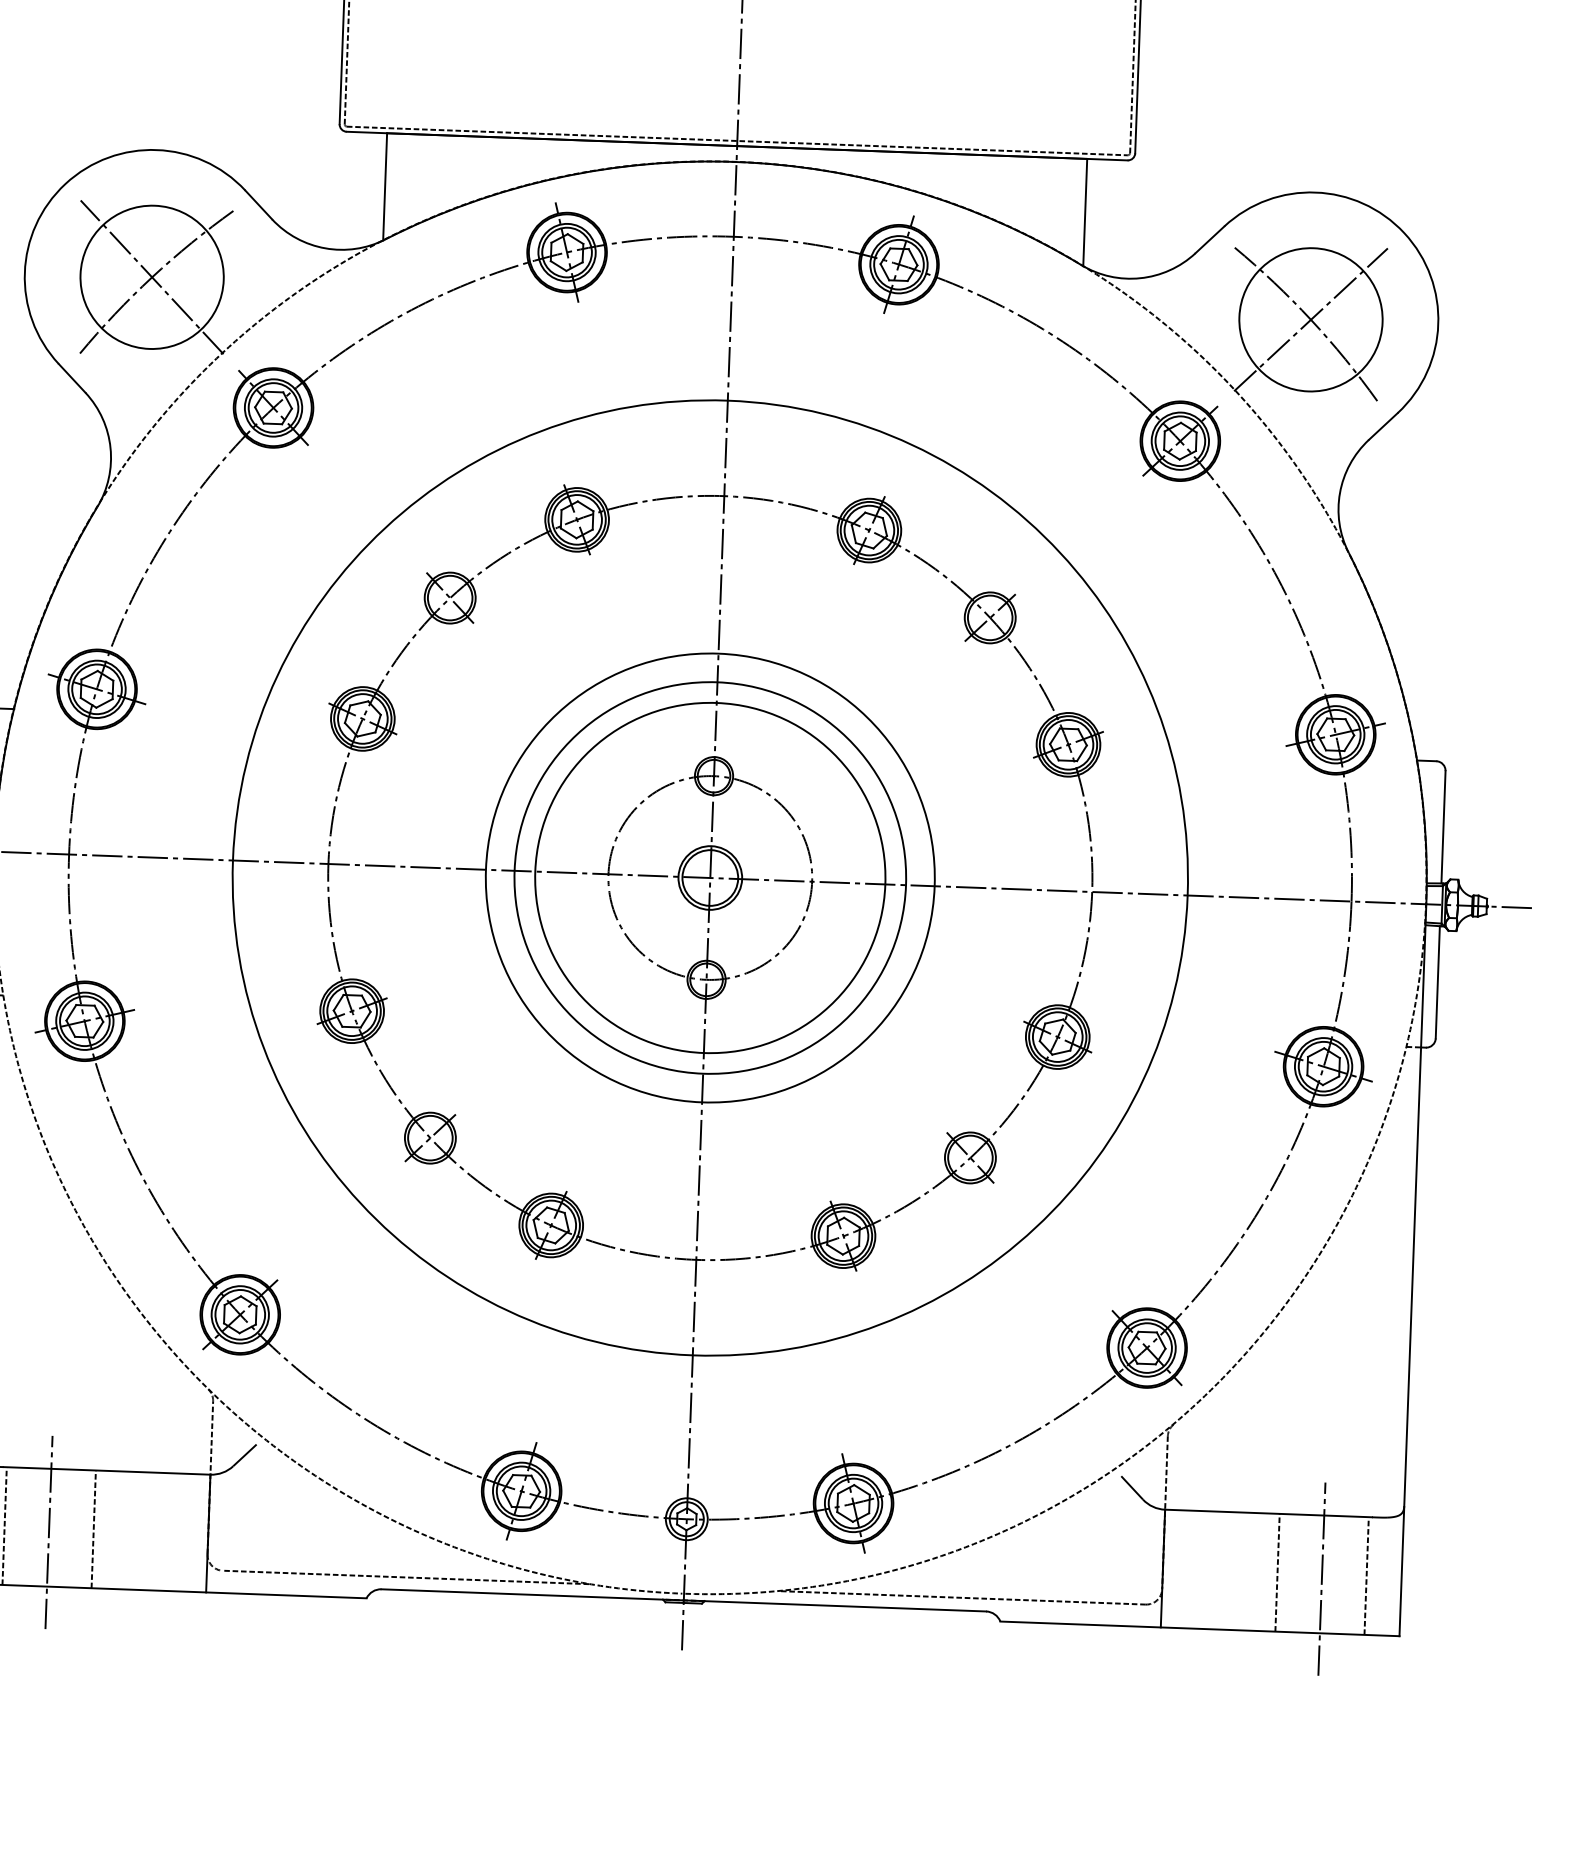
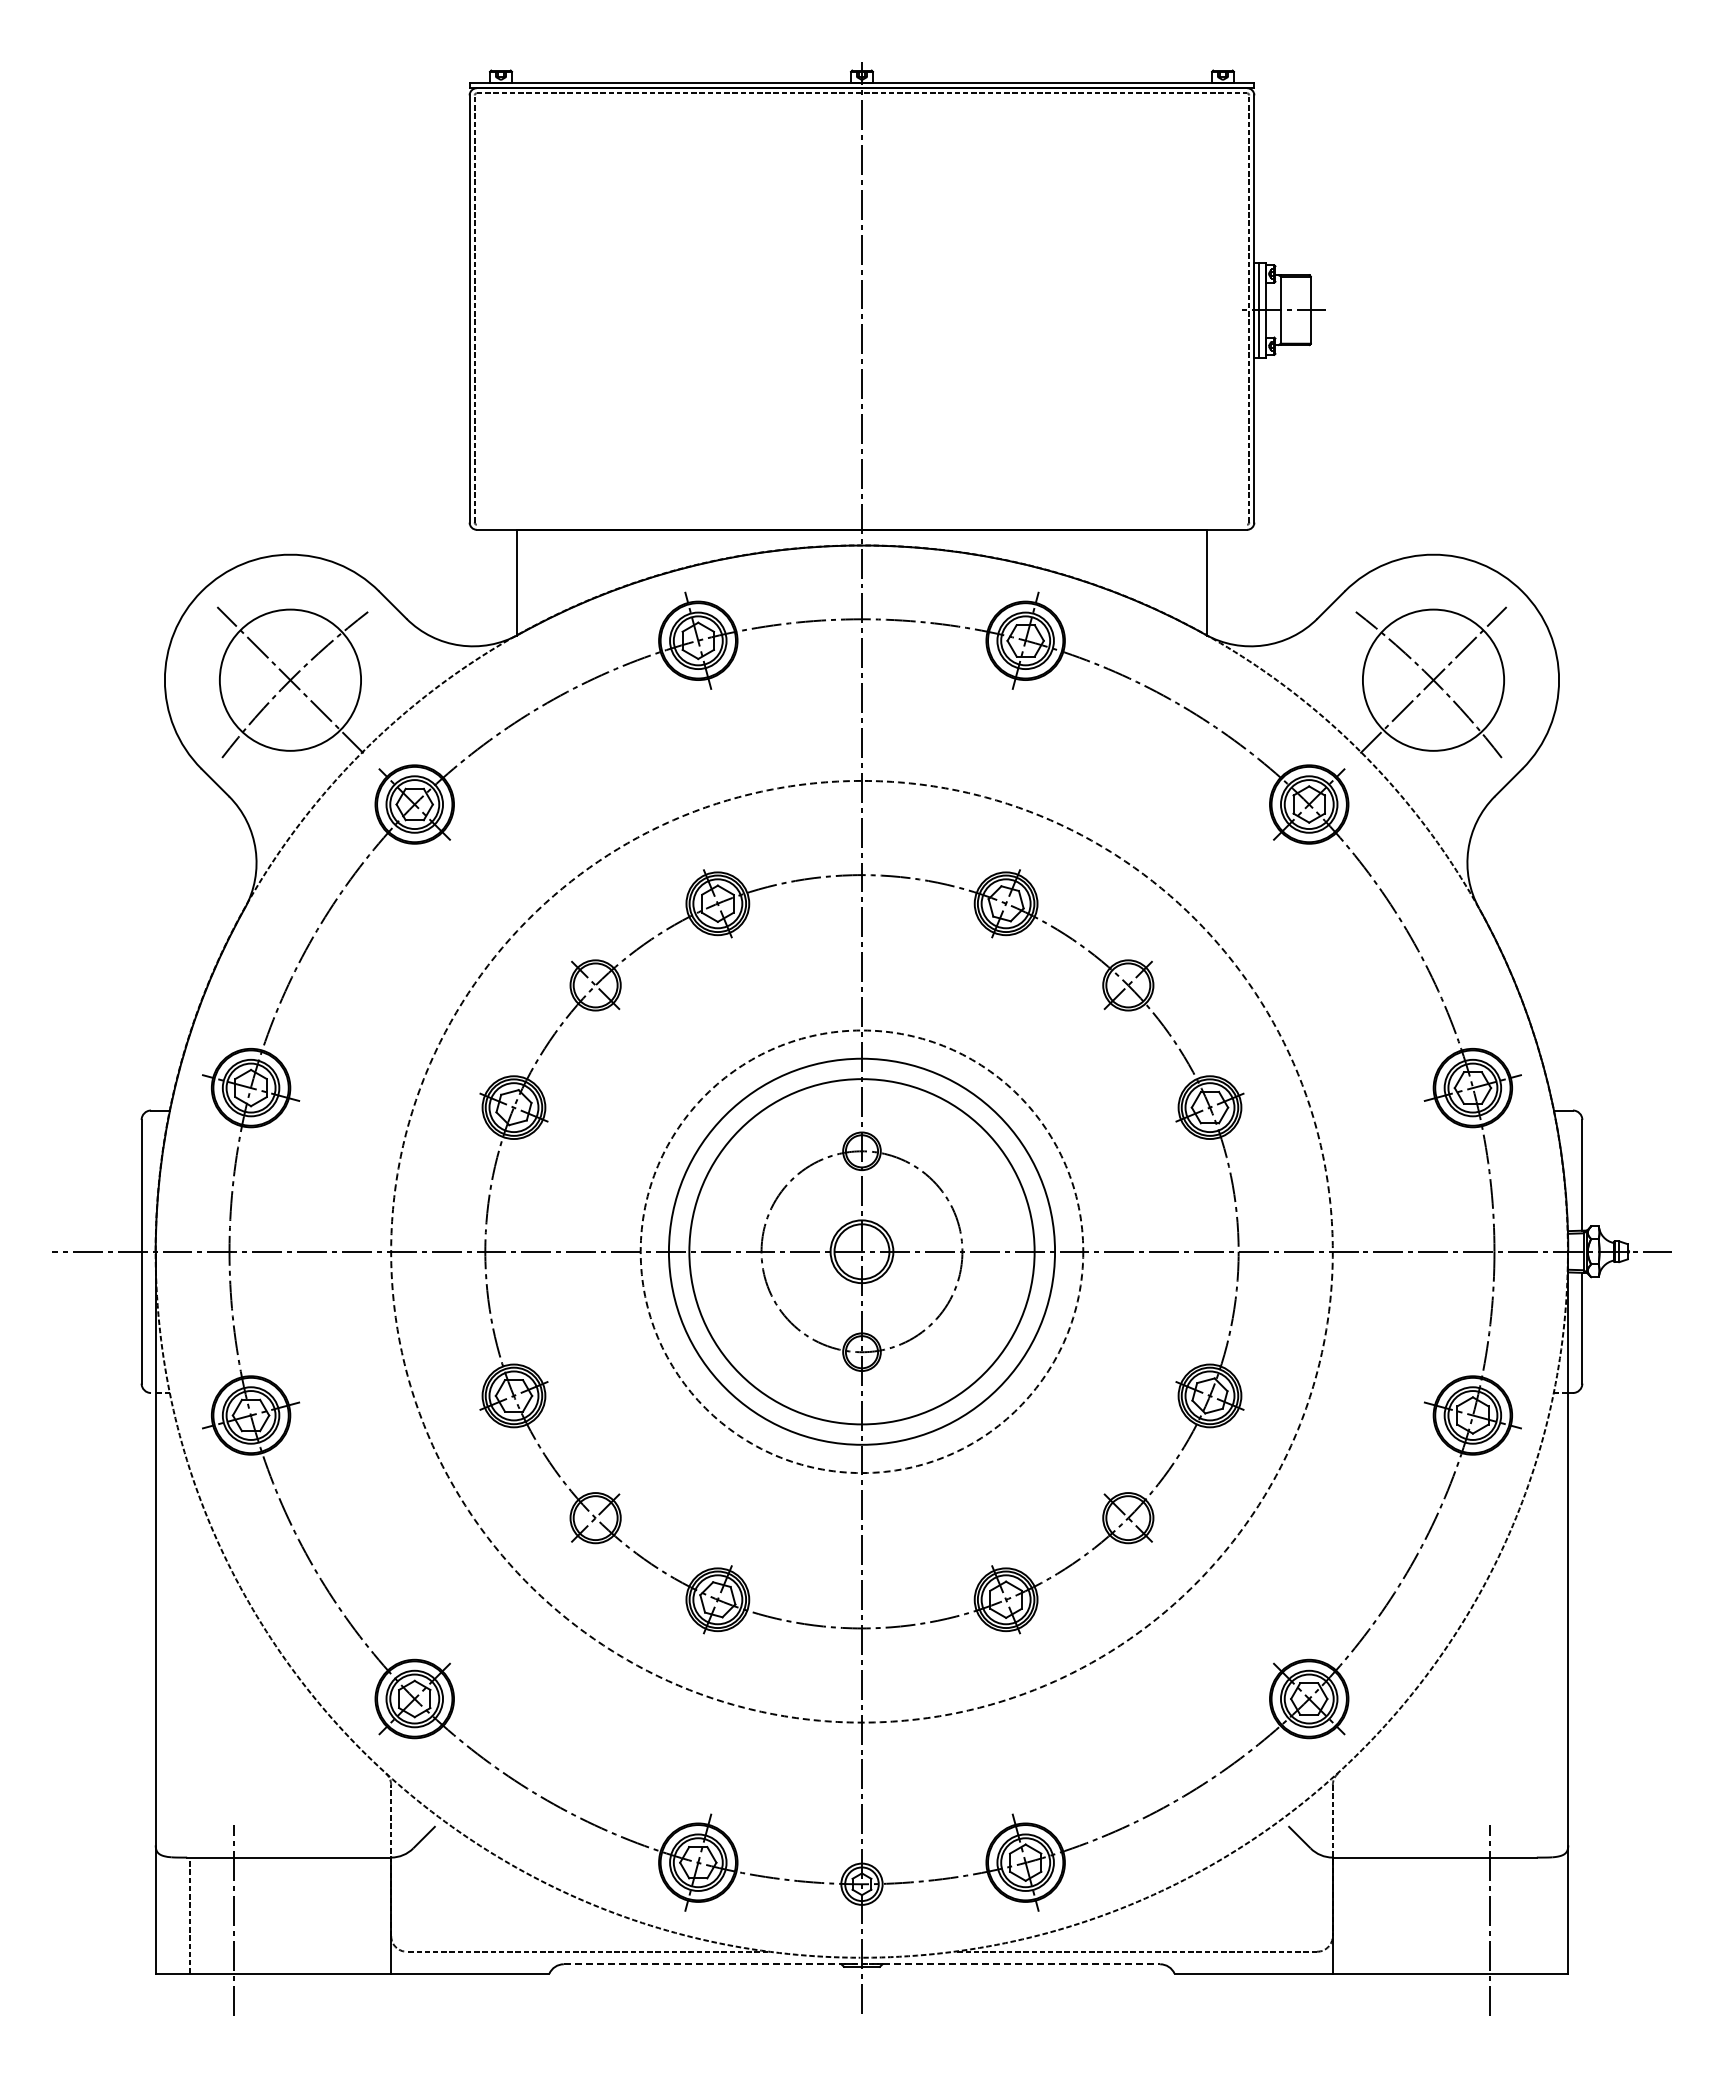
line: (736, 140) -> (861, 524), removed
circle: (709, 877) -> (861, 1251), solid -> dashed
circle: (709, 877) -> (861, 1251), solid -> dashed
line: (94, 1529) -> (278, 1915), removed
line: (1277, 1572) -> (1445, 1915), removed
line: (1366, 1575) -> (1533, 1915), removed
line: (684, 1600) -> (862, 1964), solid -> dashed

